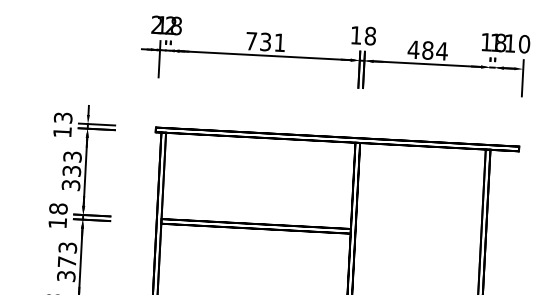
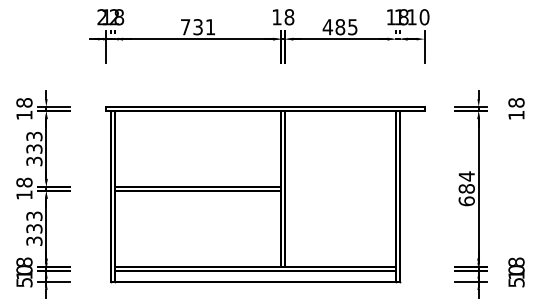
text: (441, 51) -> (352, 27), 484 -> 485
text: (63, 117) -> (24, 102), 13 -> 18
text: (67, 261) -> (34, 228), 373 -> 333

